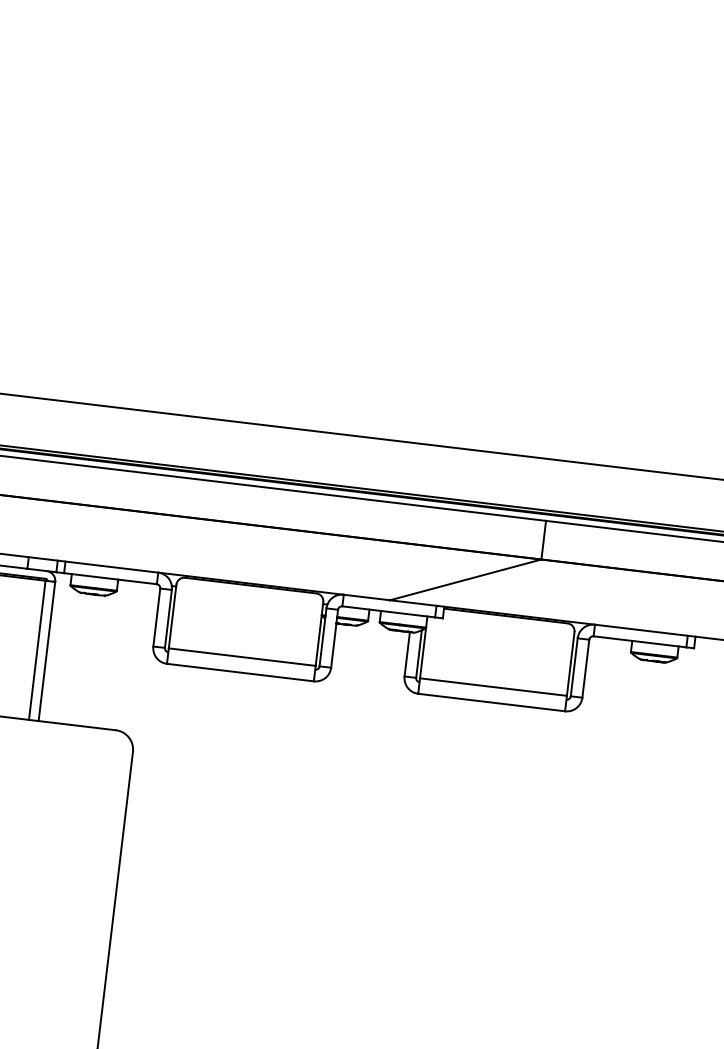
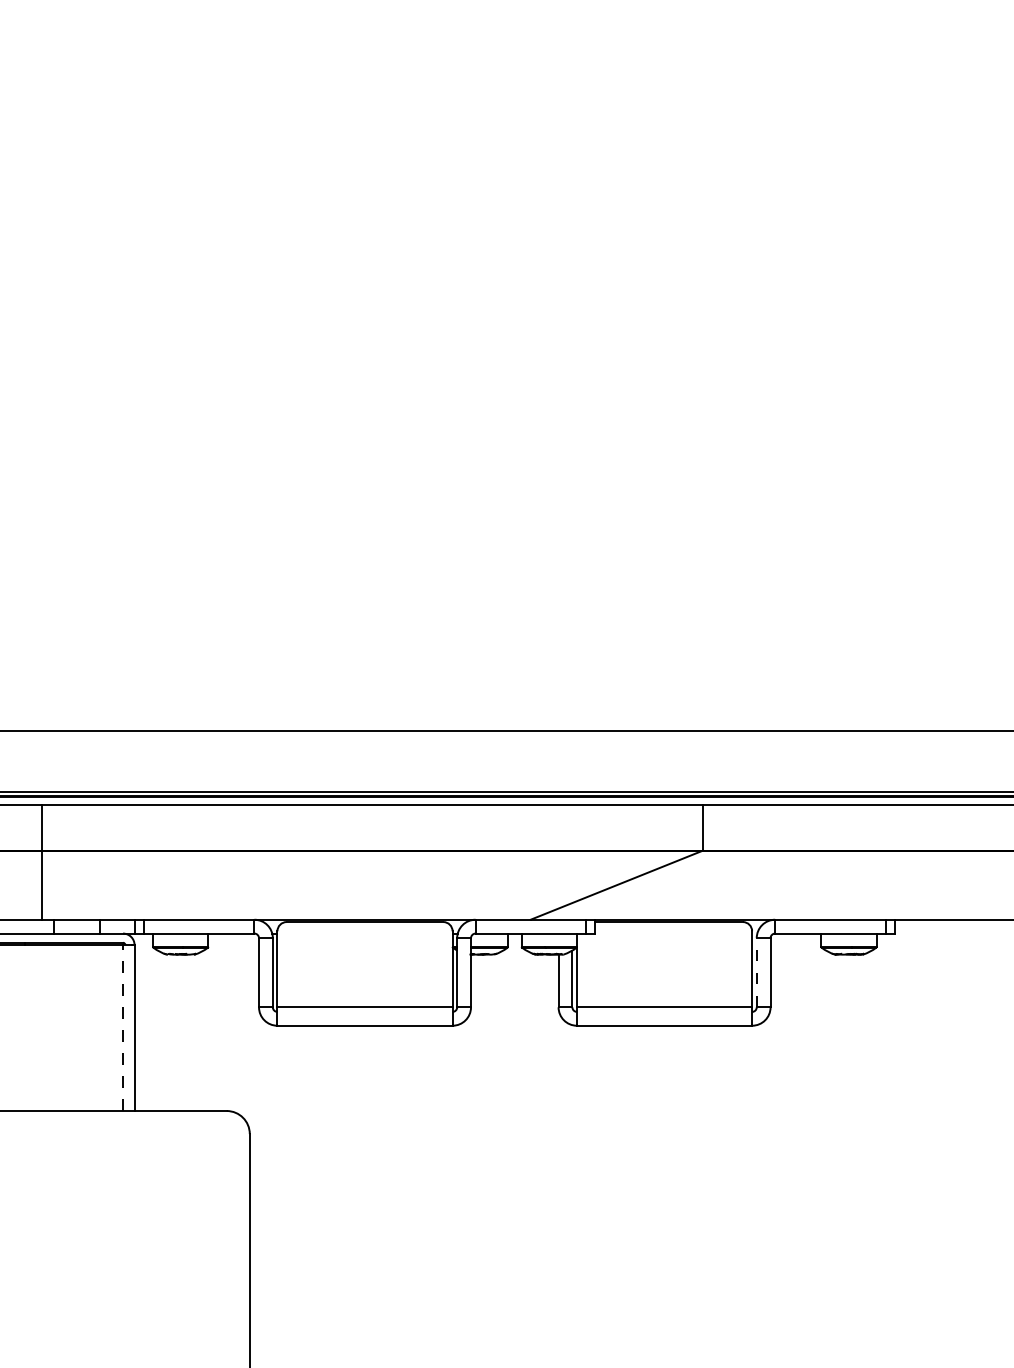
line: (37, 650) -> (123, 1028), solid -> dashed
line: (574, 667) -> (756, 972), solid -> dashed

